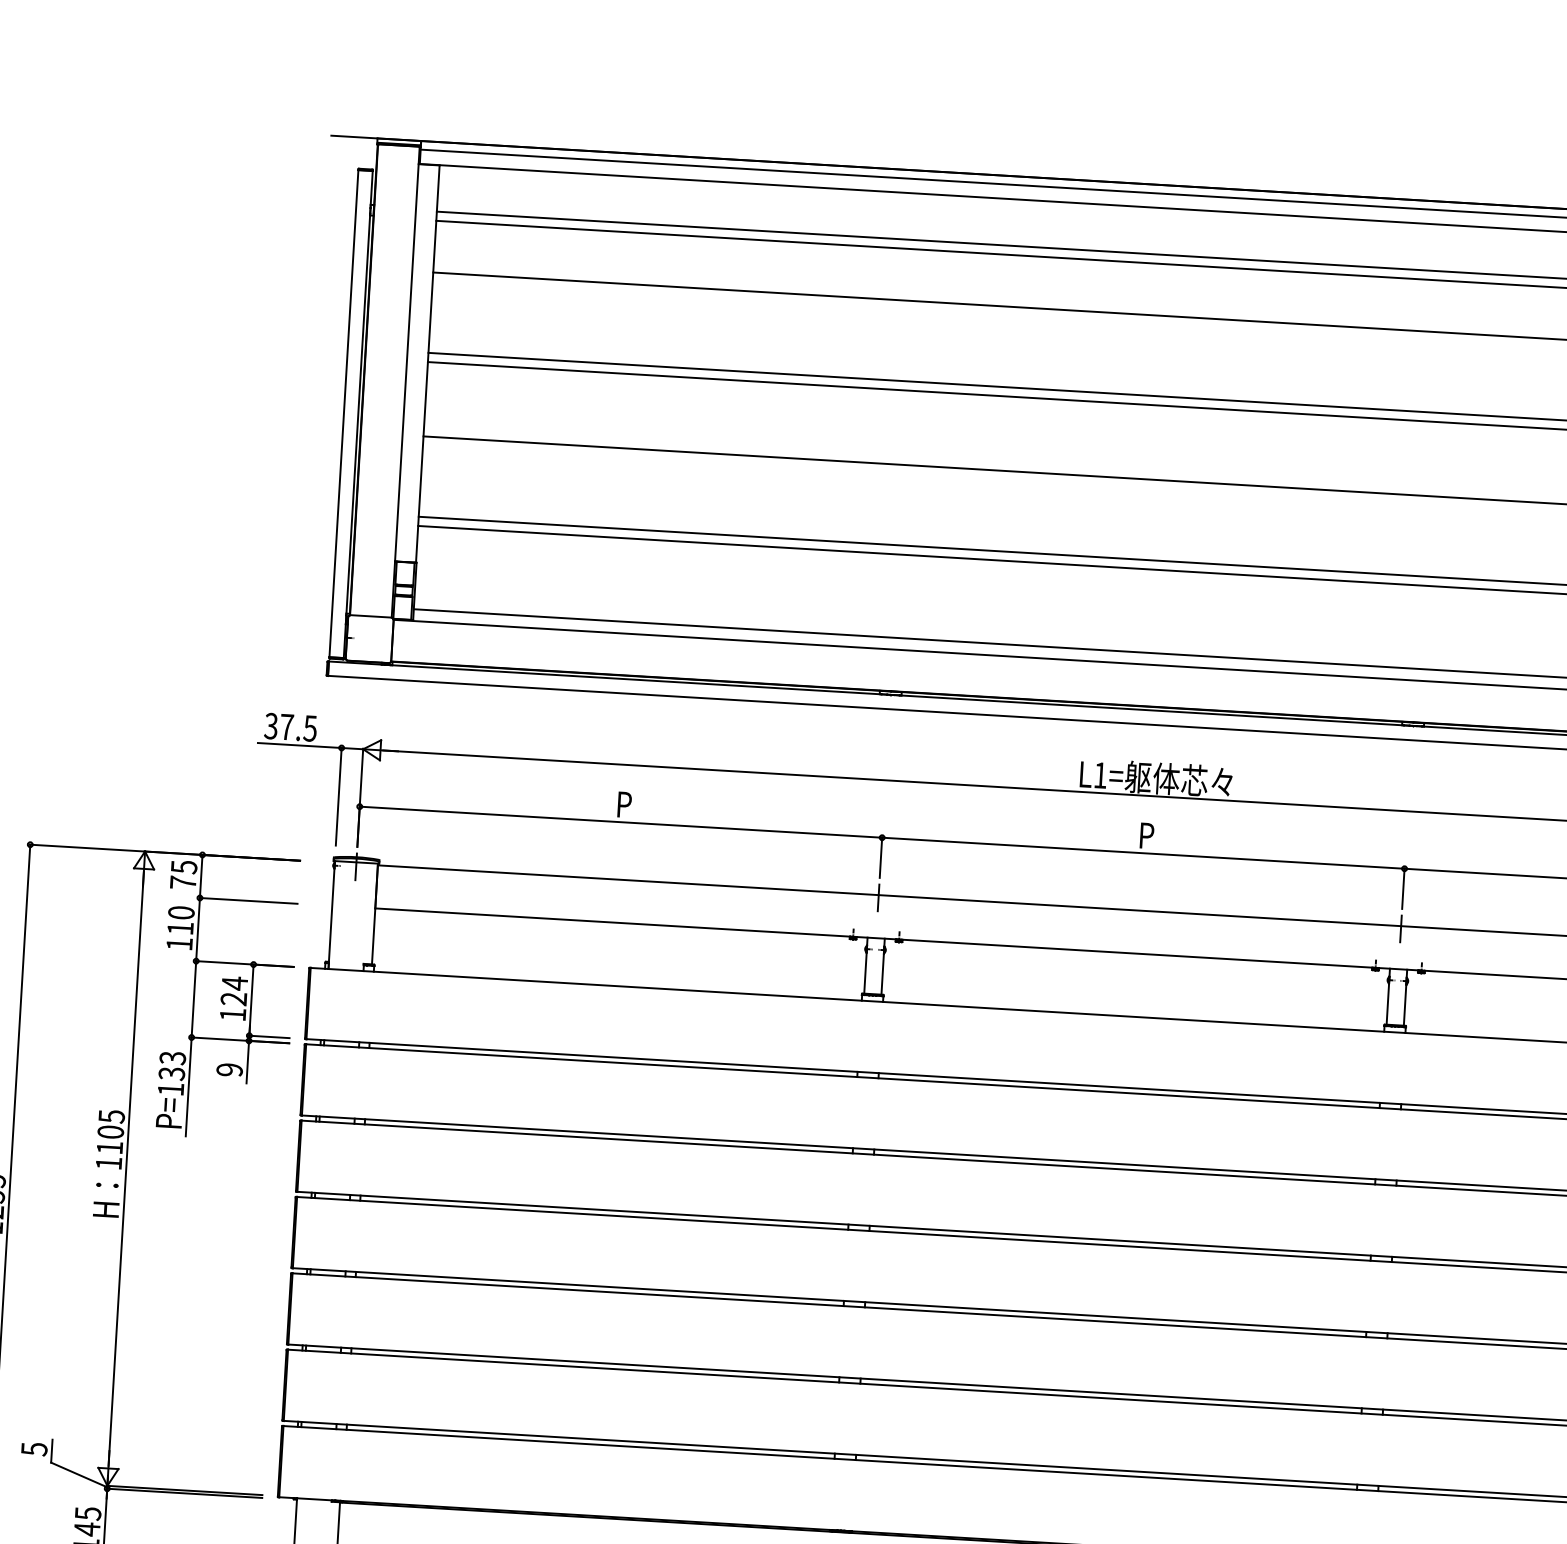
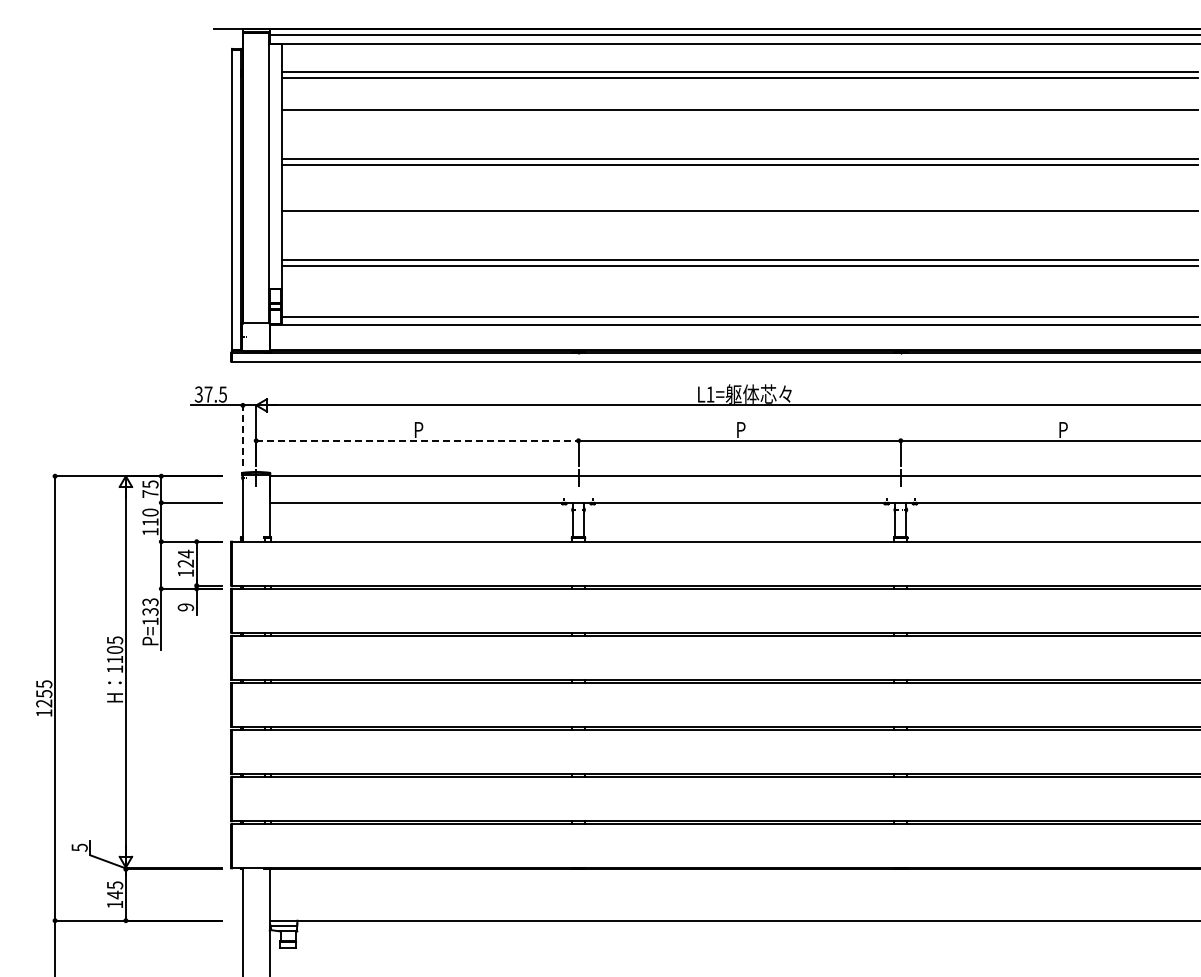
line: (338, 795) -> (242, 434), solid -> dashed
line: (621, 821) -> (417, 440), solid -> dashed

